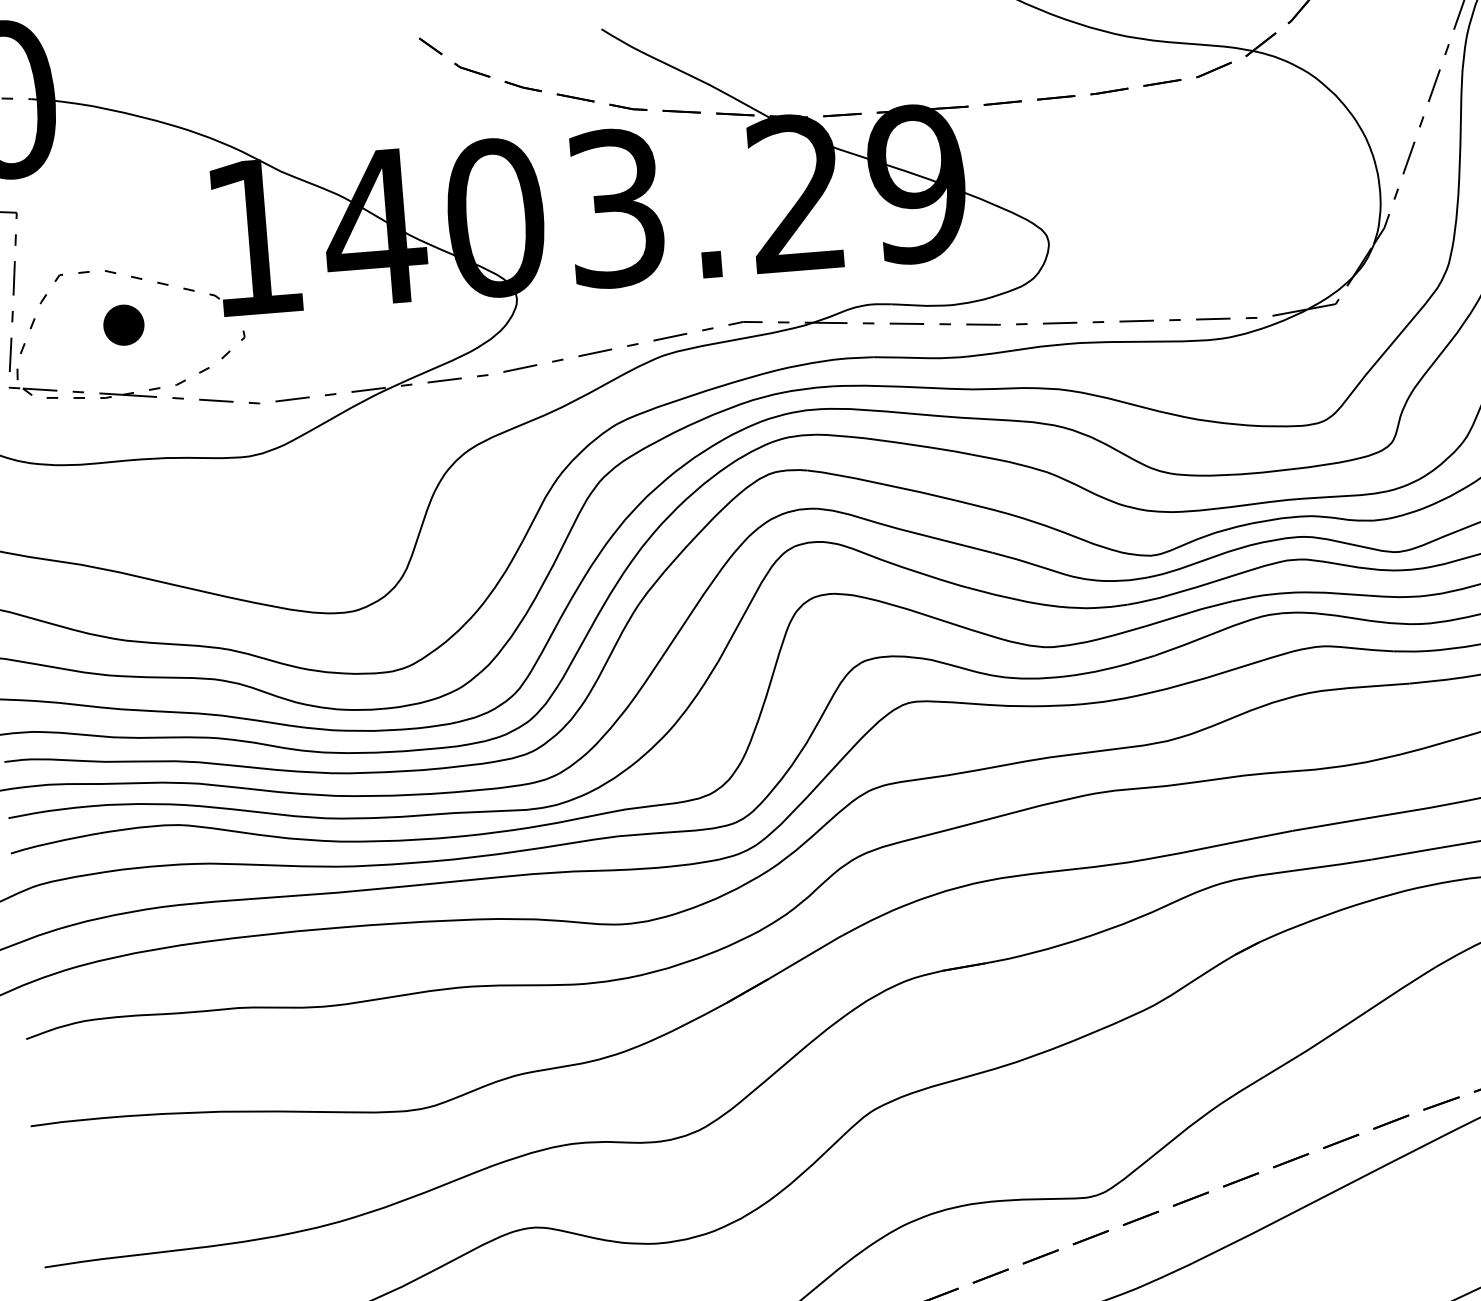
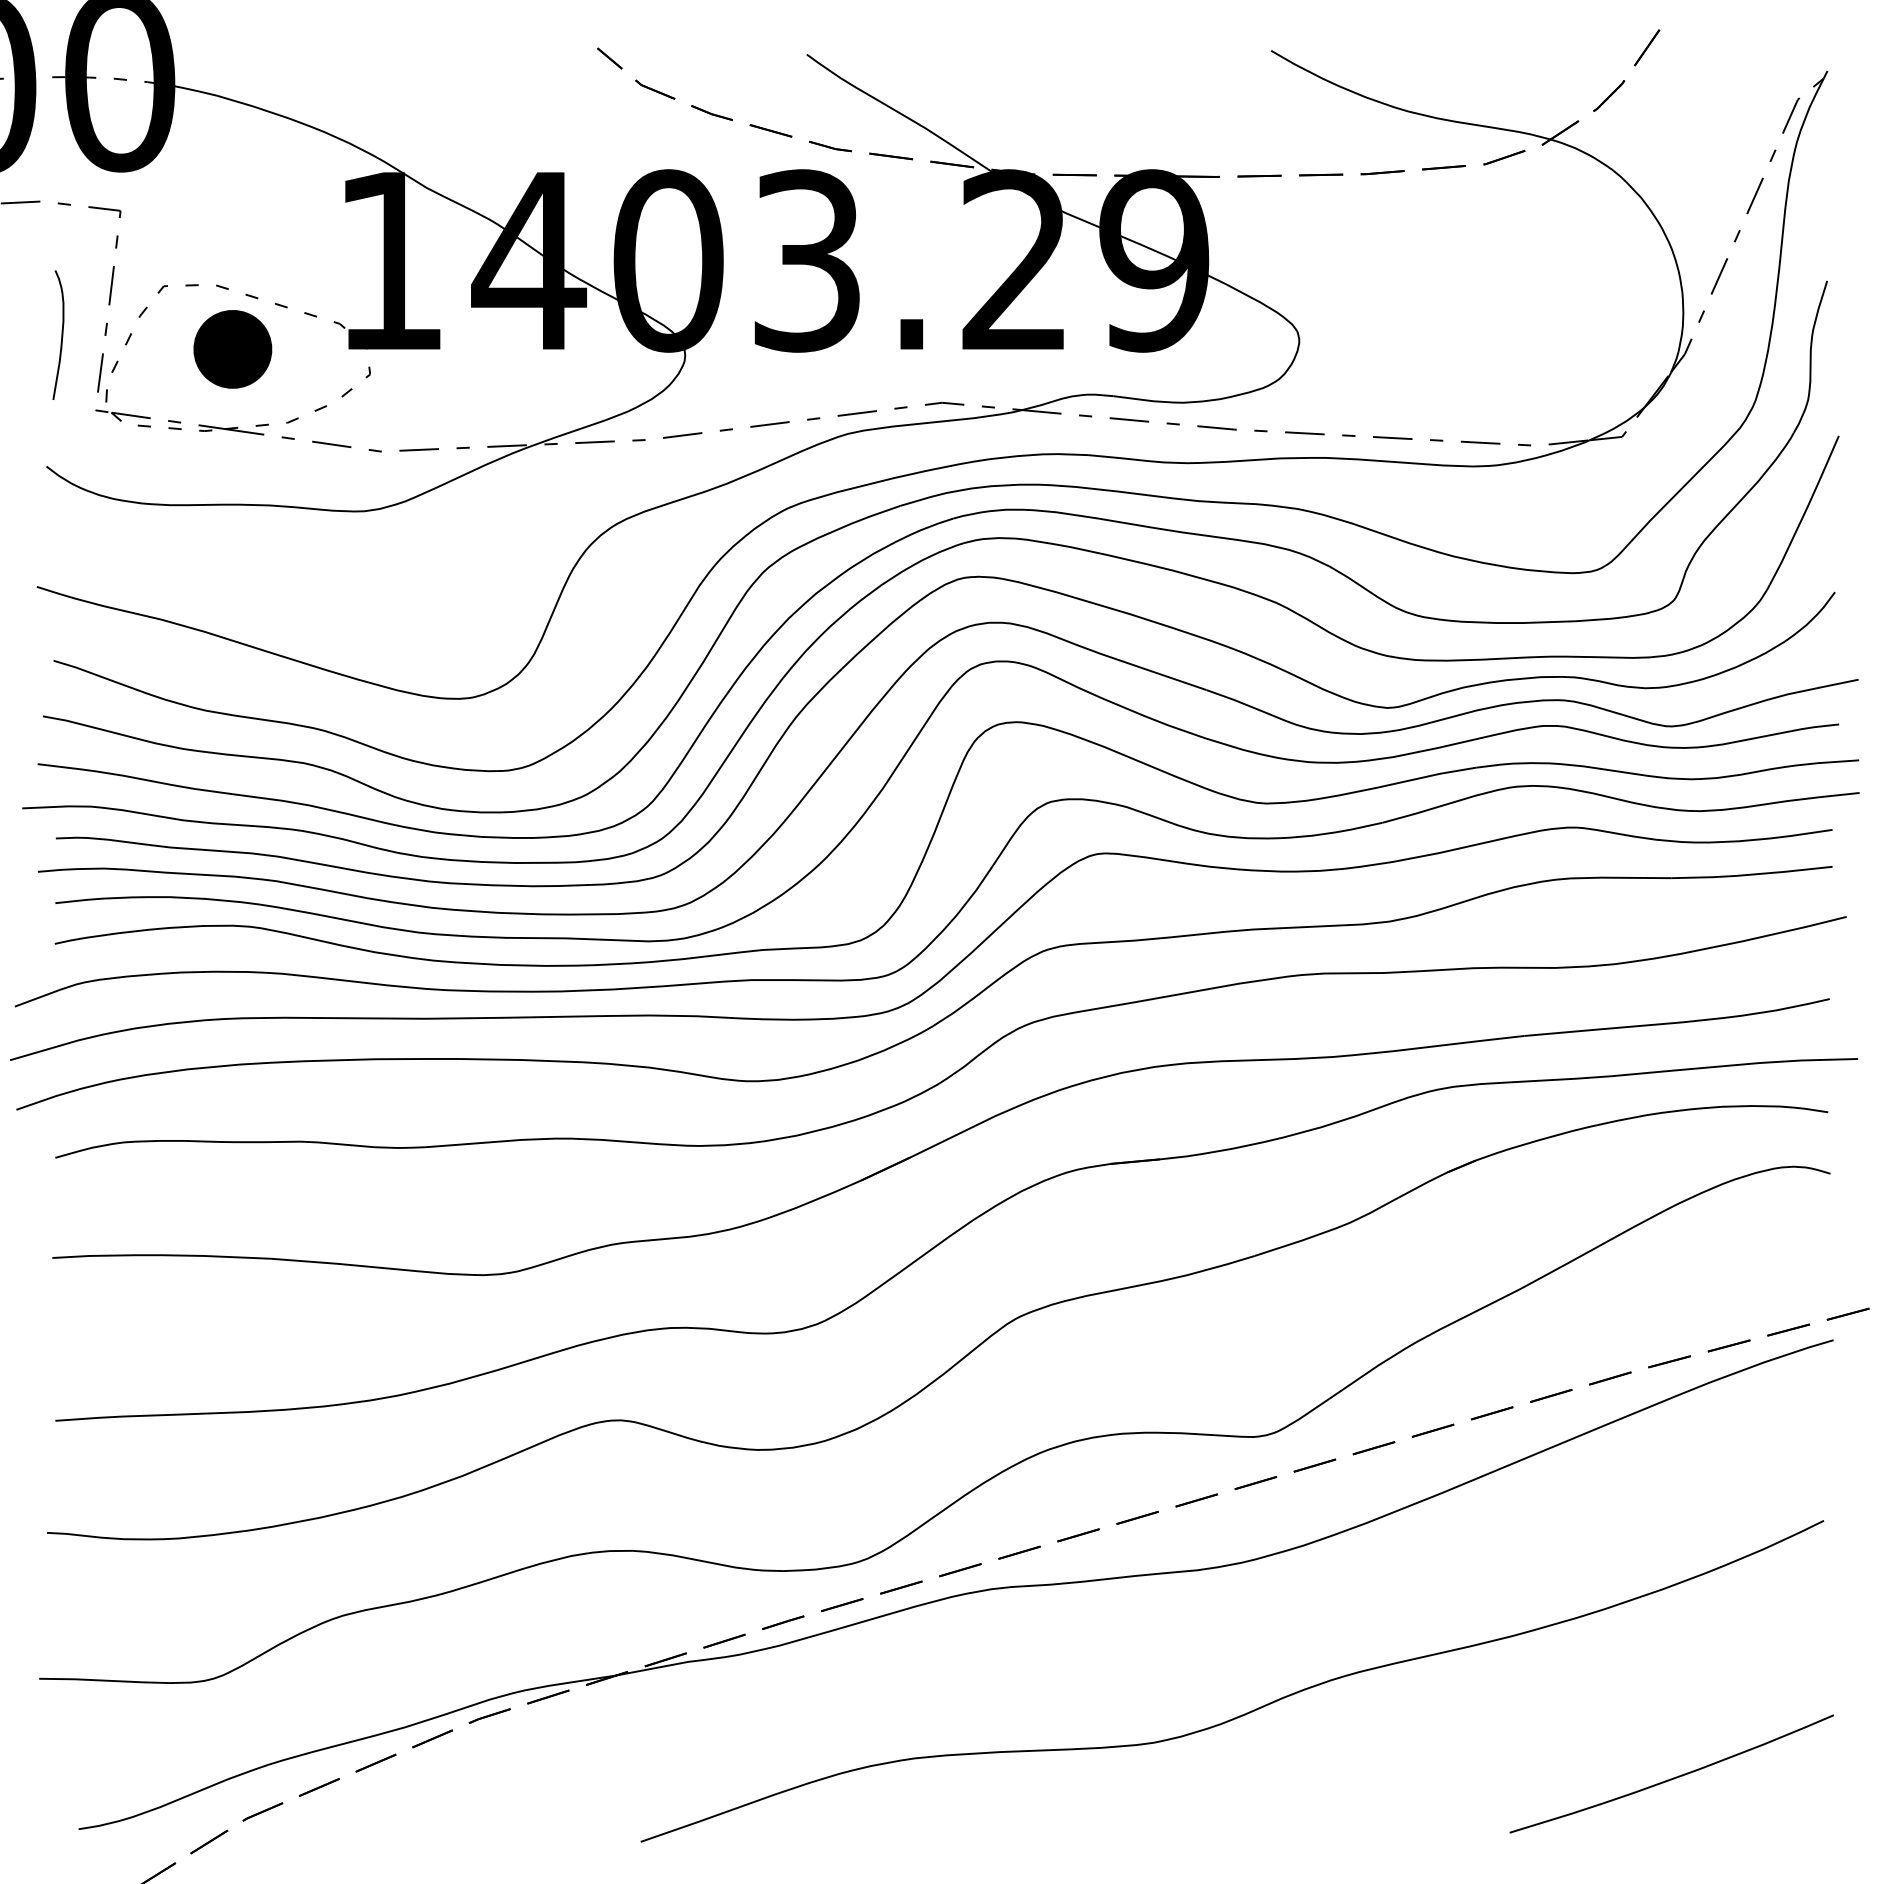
part: (123, 325) -> (232, 349), size x1.67

